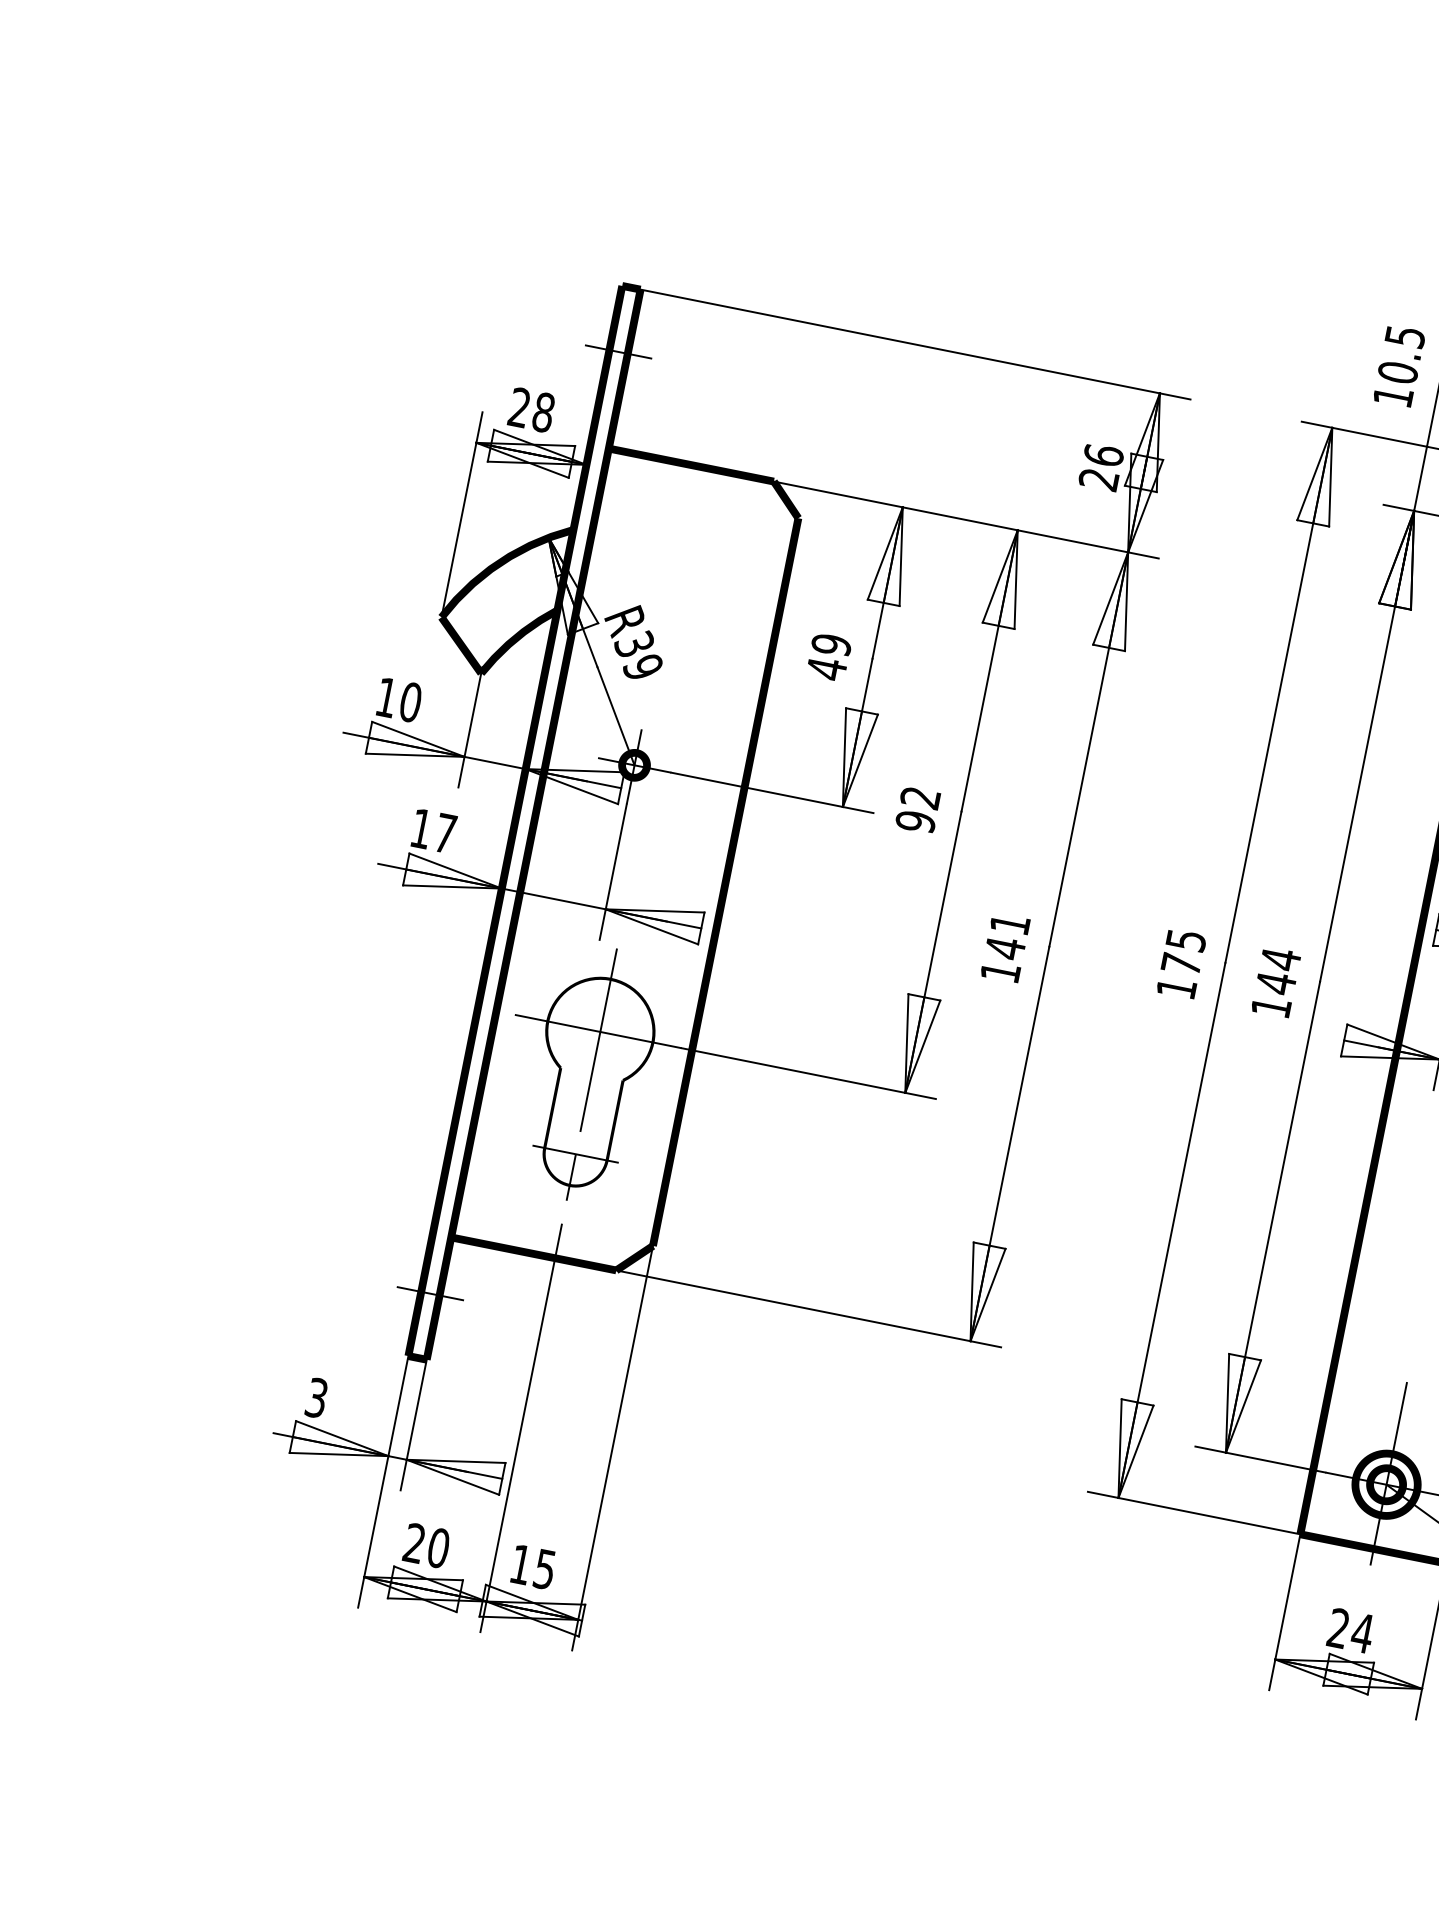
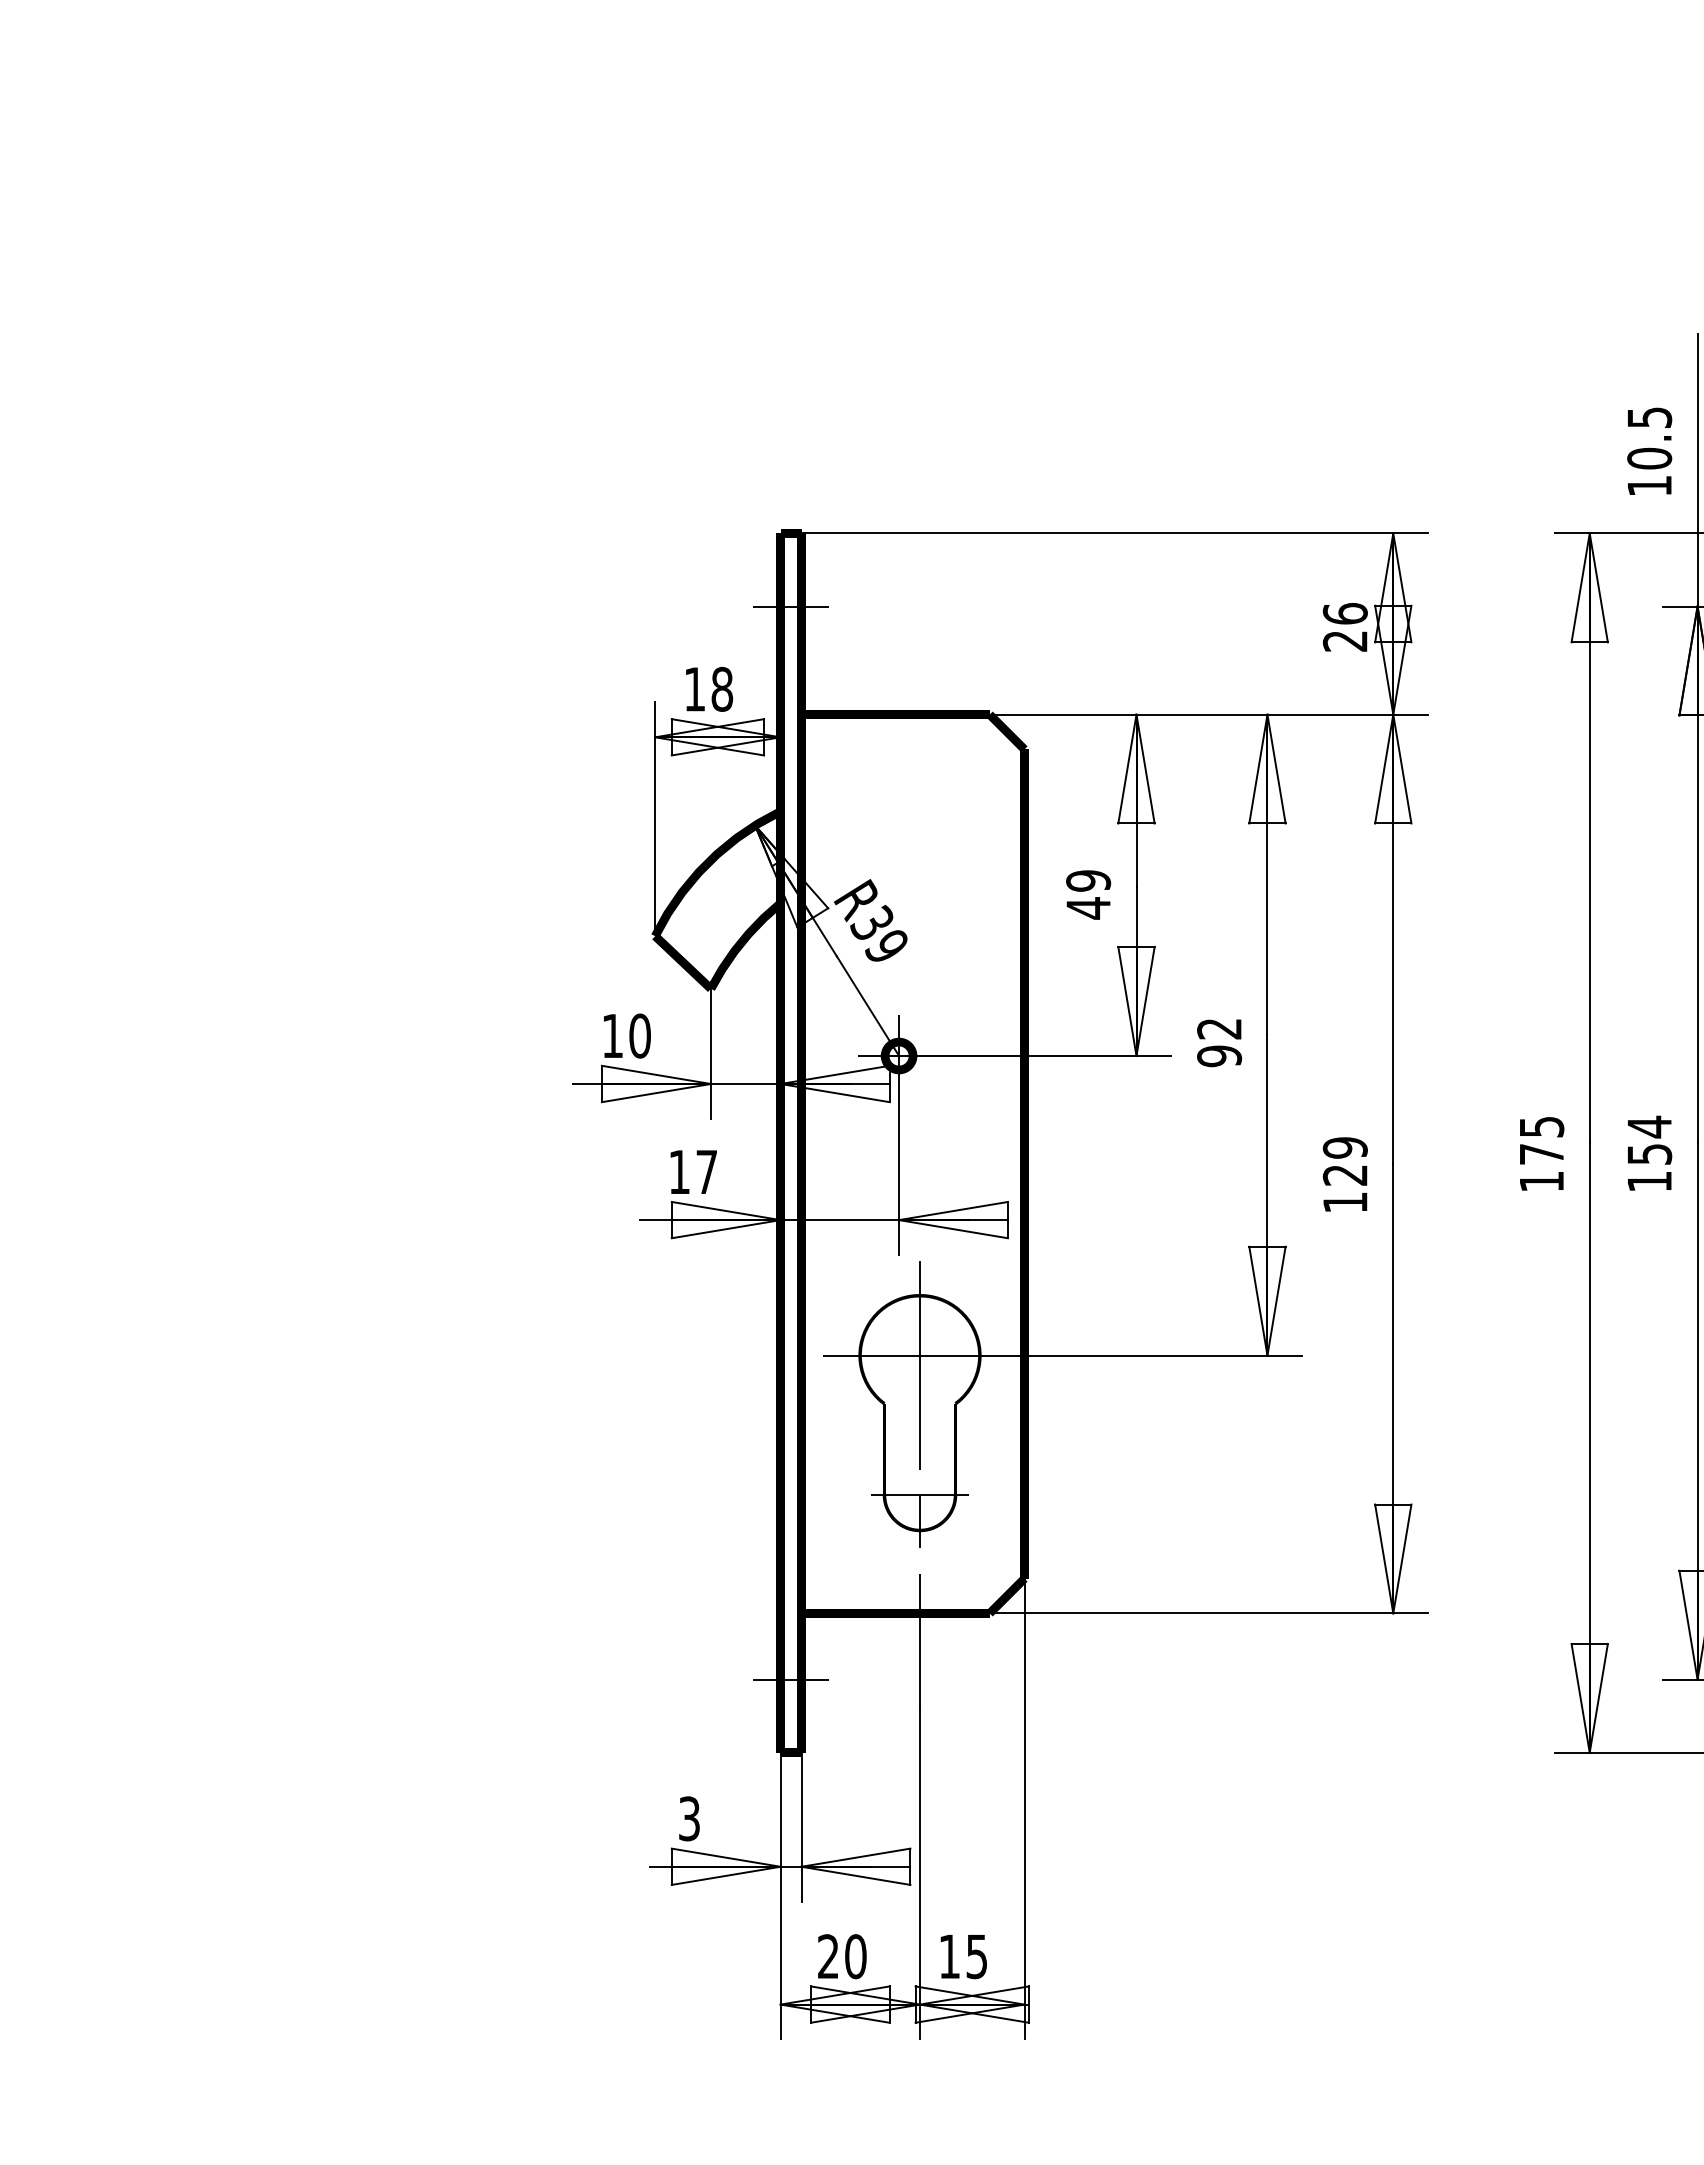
text: (519, 406) -> (694, 688), 28 -> 18
text: (1006, 936) -> (1344, 1161), 141 -> 129
text: (1276, 983) -> (1650, 1154), 144 -> 154

